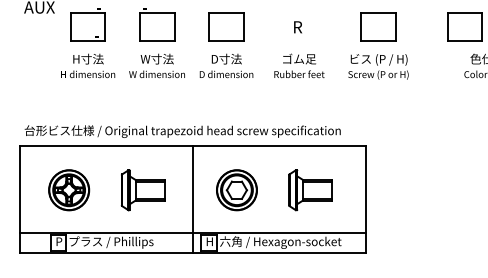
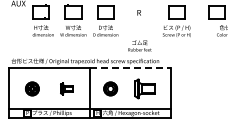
text: (298, 65) -> (139, 45), moved
line: (281, 146) -> (131, 68), solid -> dashed
part: (69, 189) -> (32, 88), size x0.7
part: (142, 189) -> (66, 88), size x0.6
part: (236, 189) -> (110, 88), size x0.7

